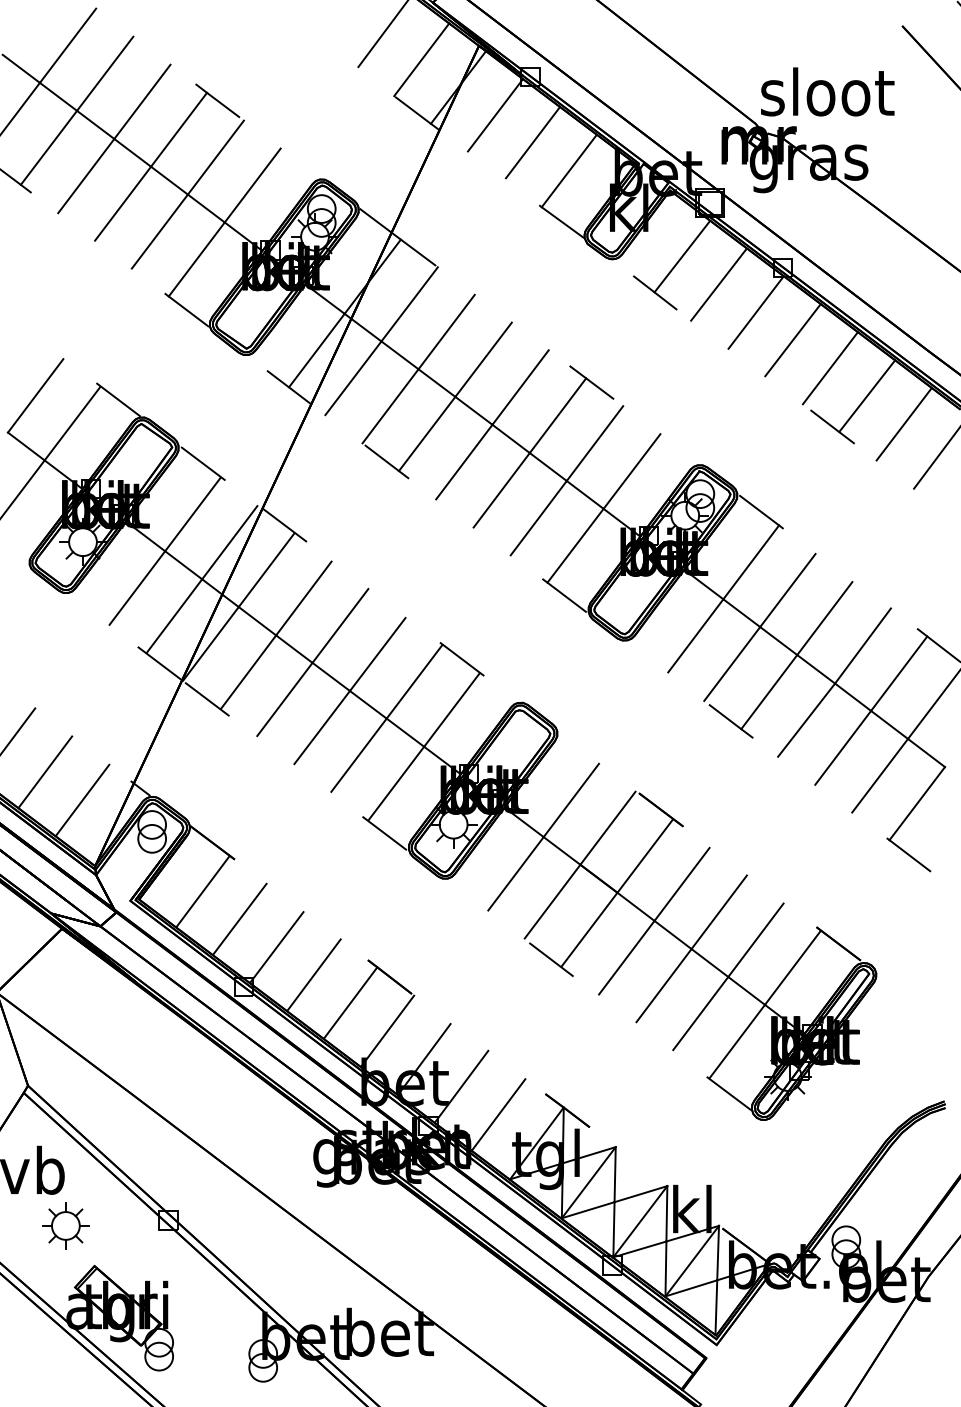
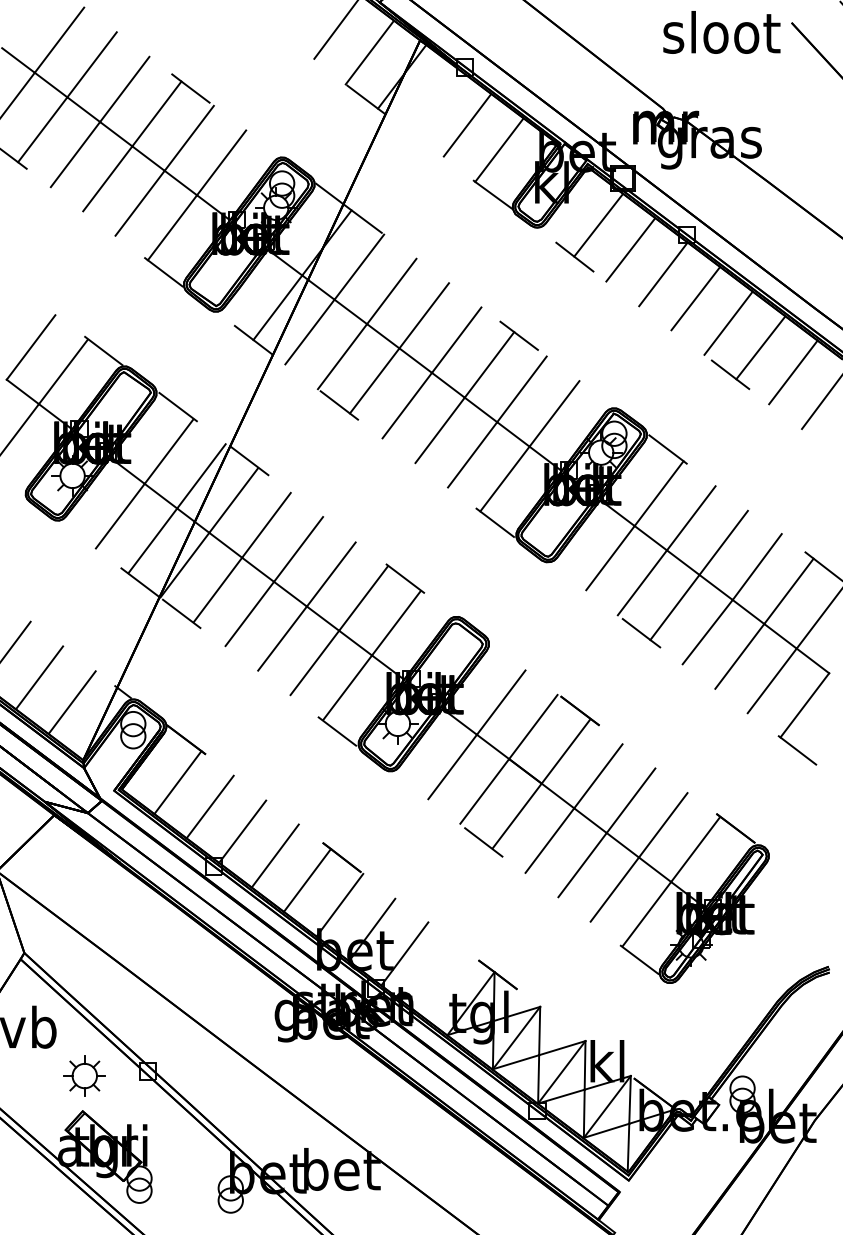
text: (827, 91) -> (721, 32), moved
line: (495, 115) -> (434, 101), removed
line: (498, 1114) -> (437, 978), removed
part: (65, 1225) -> (84, 1075), moved

